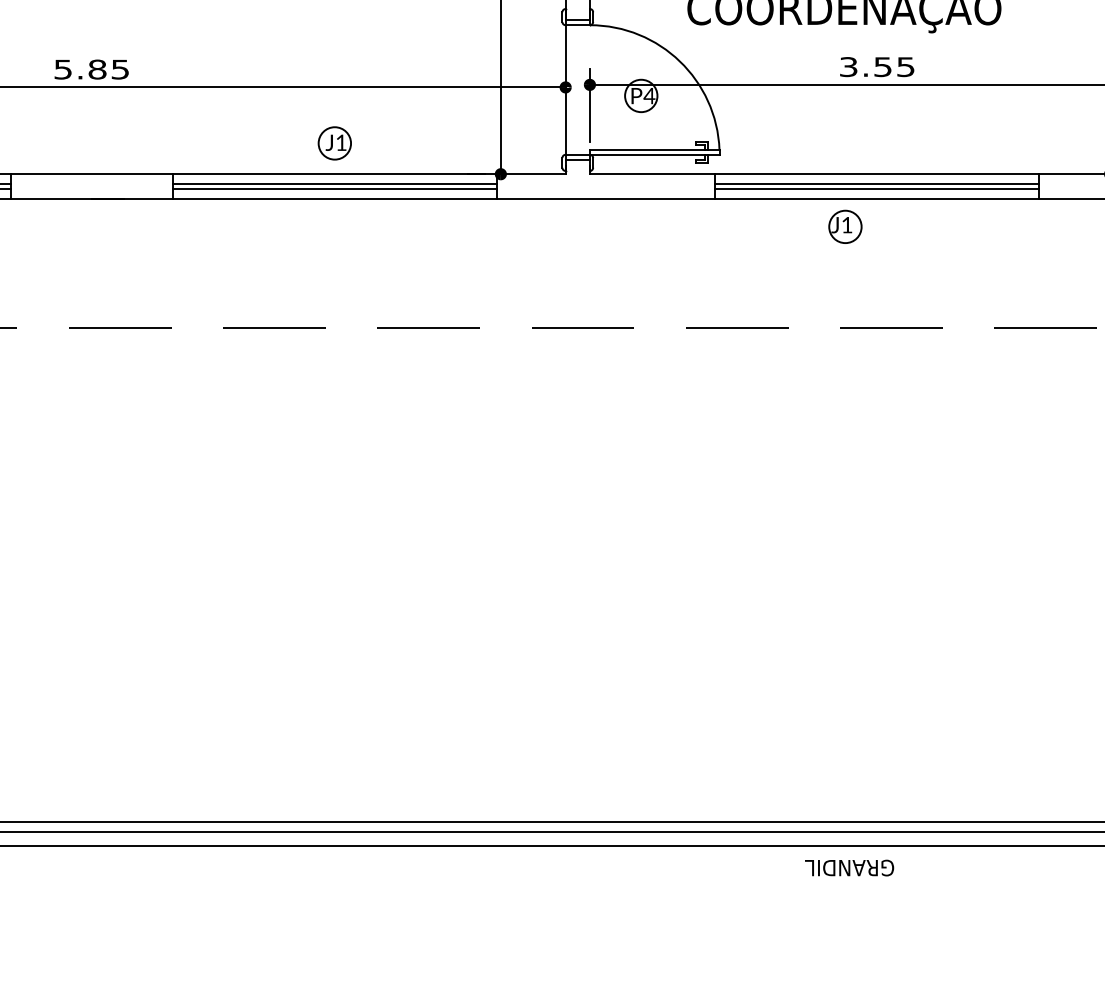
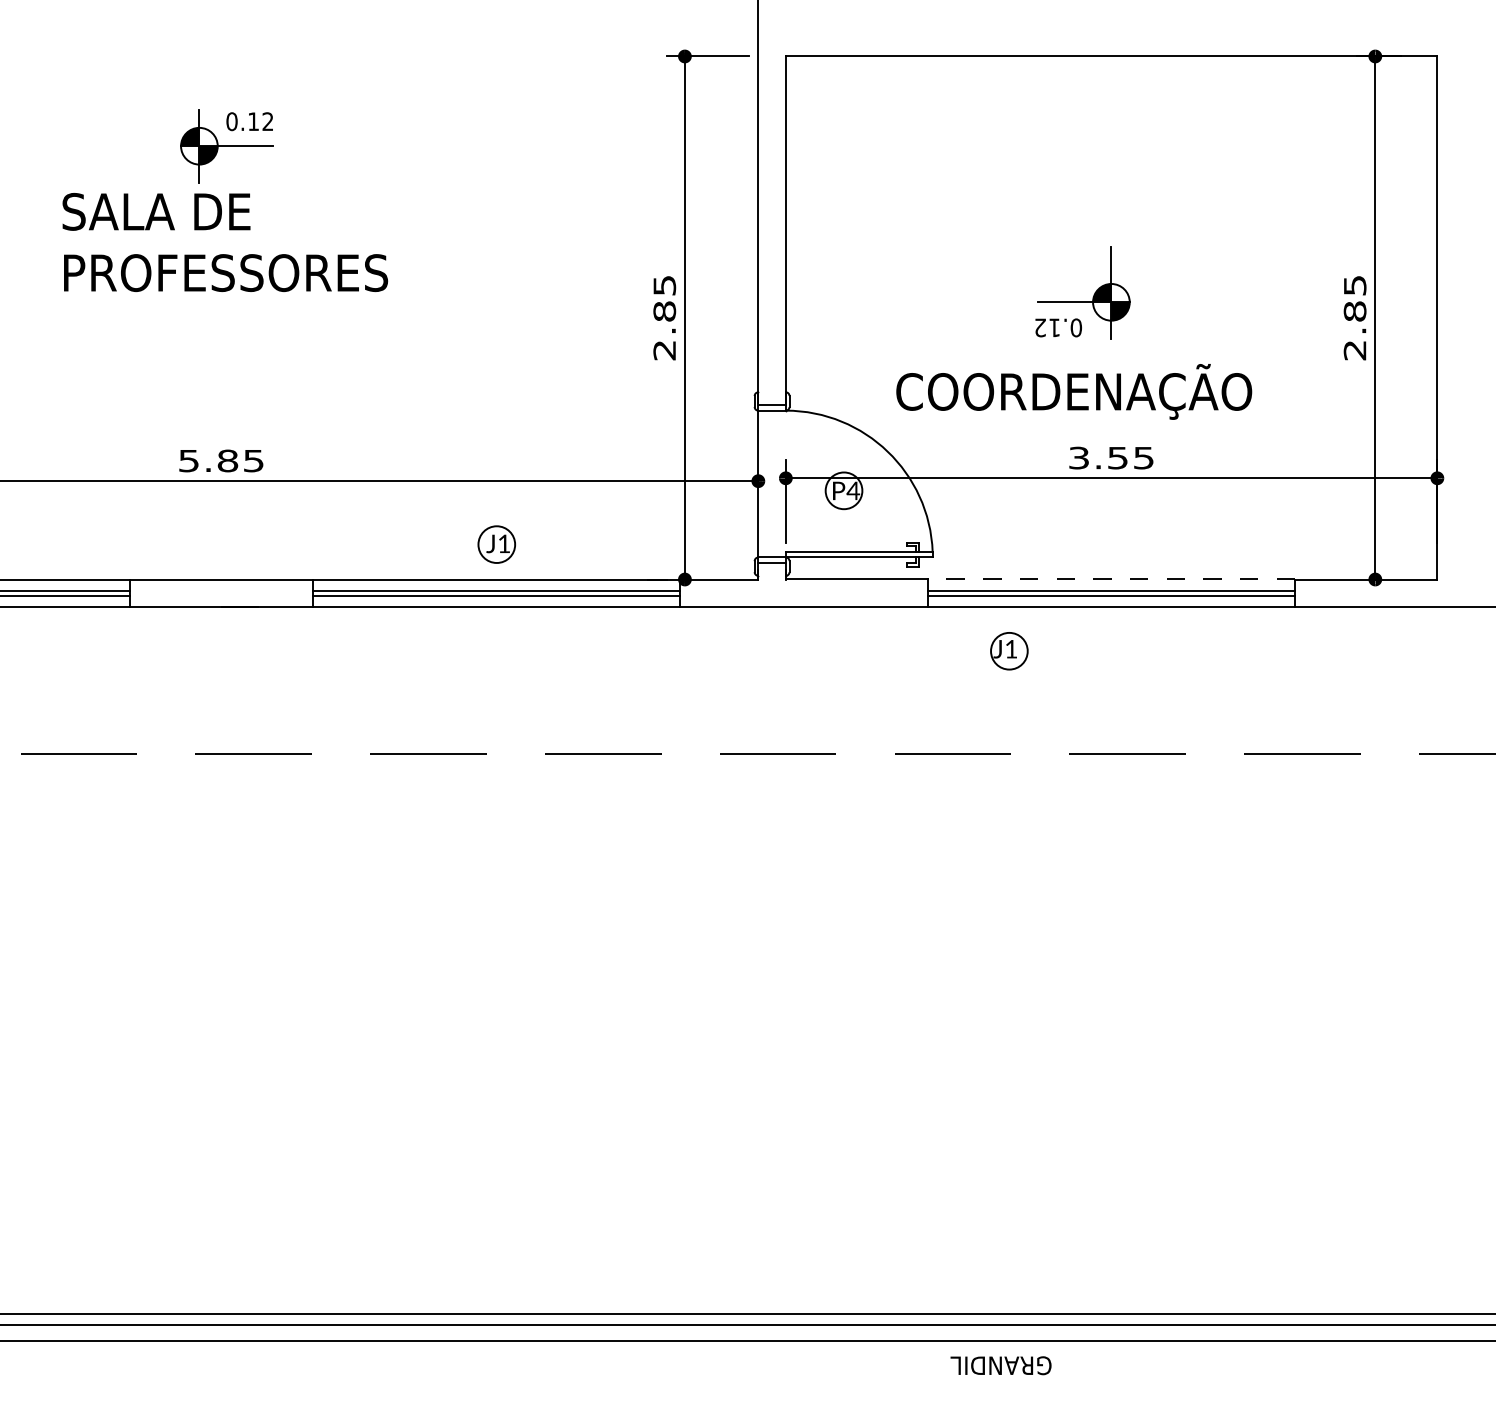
line: (877, 174) -> (1111, 579), solid -> dashed
part: (845, 227) -> (1009, 651), moved
text: (849, 867) -> (1000, 1365), moved

